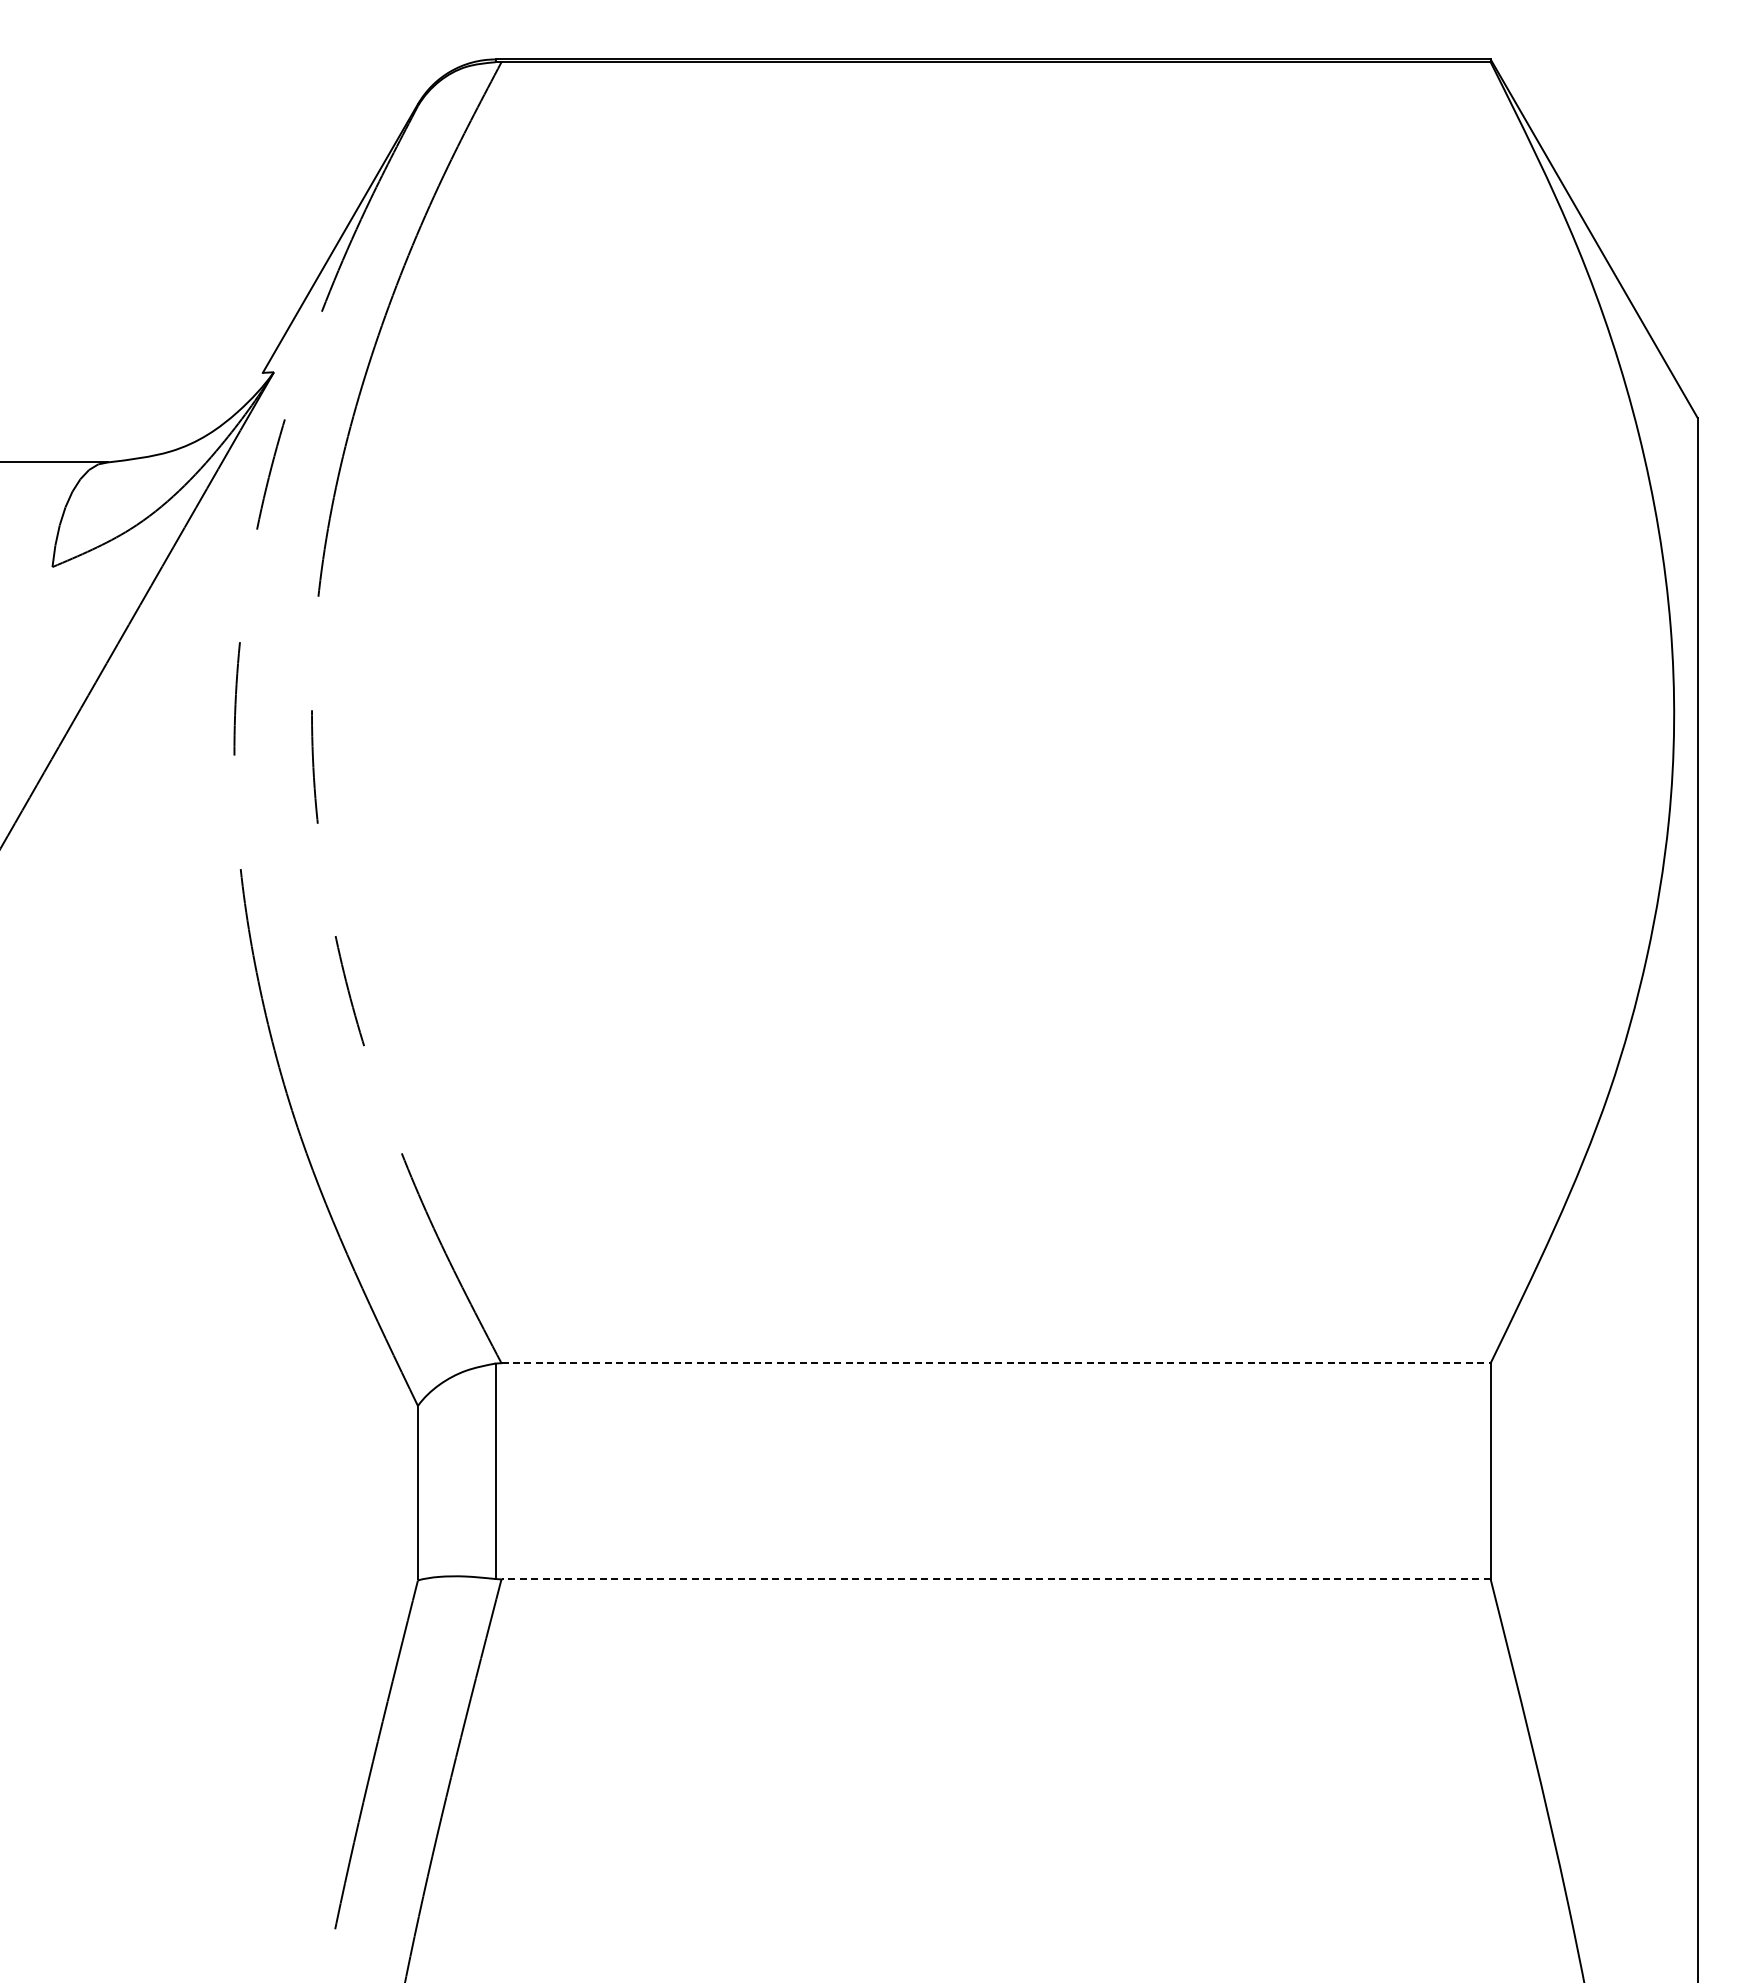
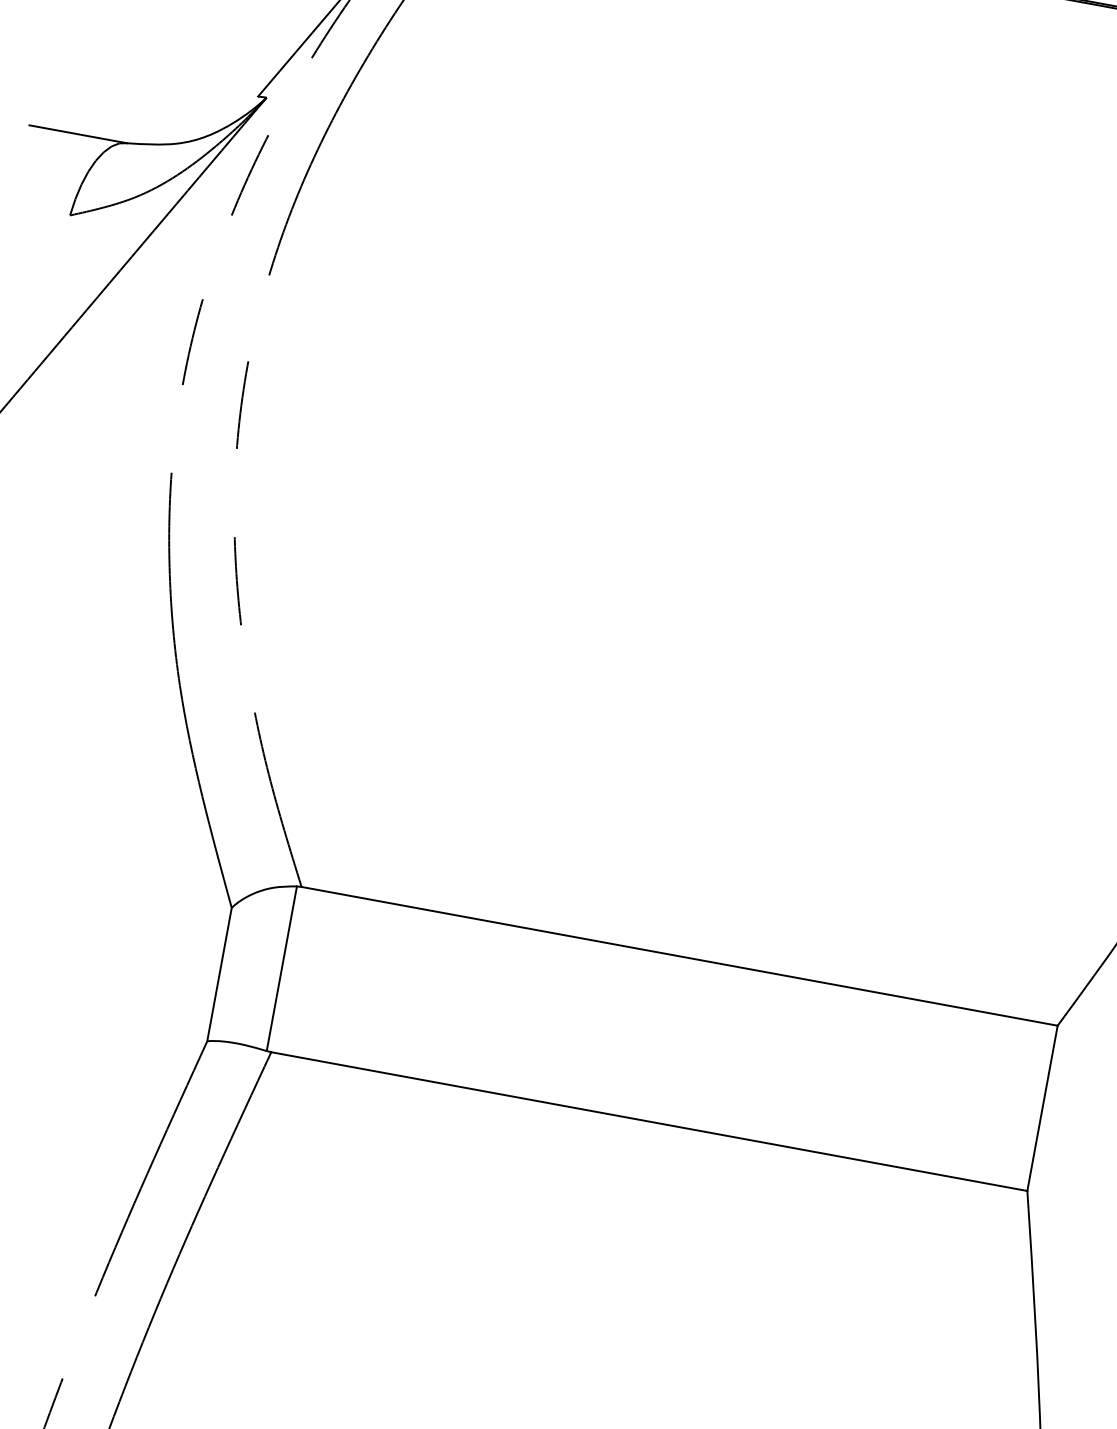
line: (996, 1363) -> (679, 956), dashed -> solid
line: (996, 1579) -> (649, 1121), dashed -> solid

